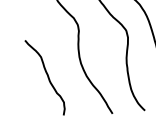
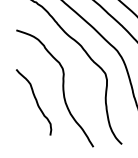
curve: (46, 76) -> (35, 101), moved

